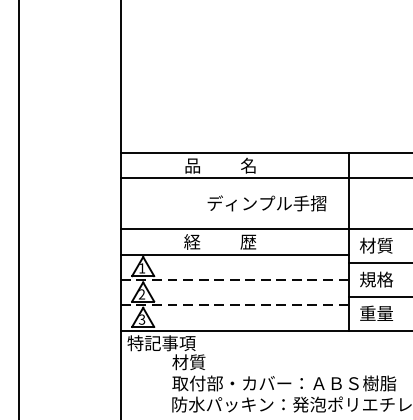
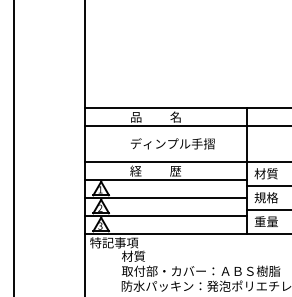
text: (266, 202) -> (172, 143), moved
line: (235, 280) -> (166, 198), dashed -> solid
line: (235, 304) -> (166, 215), dashed -> solid

